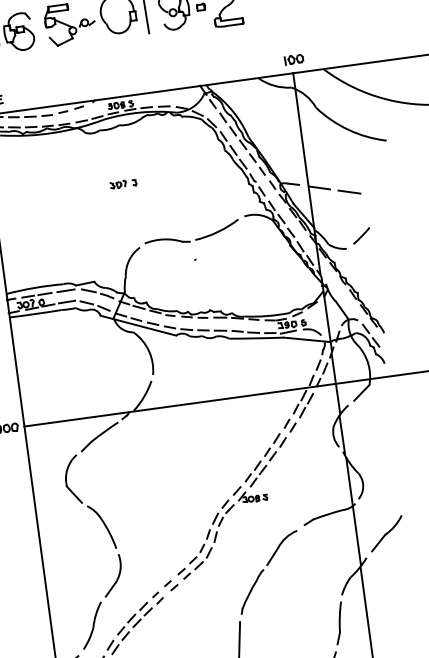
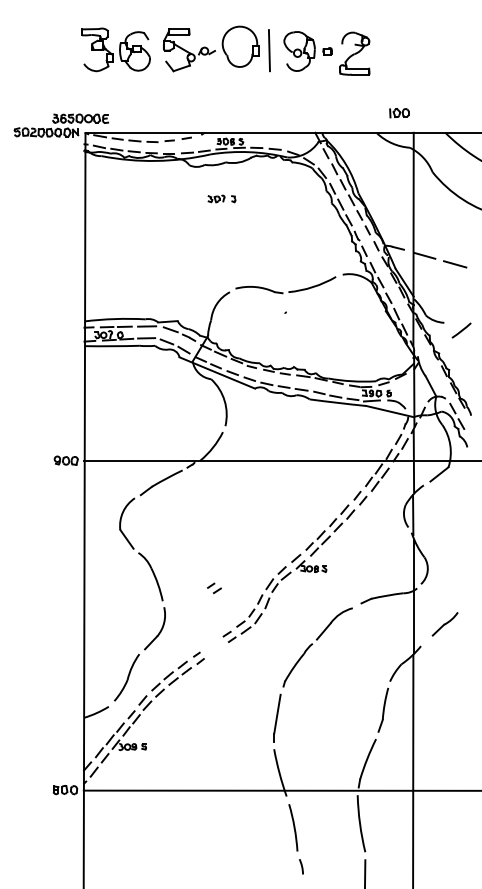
part: (294, 60) -> (399, 113), moved
part: (123, 183) -> (221, 198), moved
line: (361, 235) -> (461, 330), moved
part: (386, 534) -> (444, 624), size x0.7
part: (171, 585) -> (214, 588), moved

